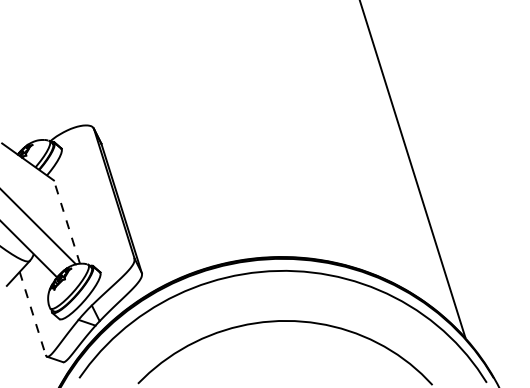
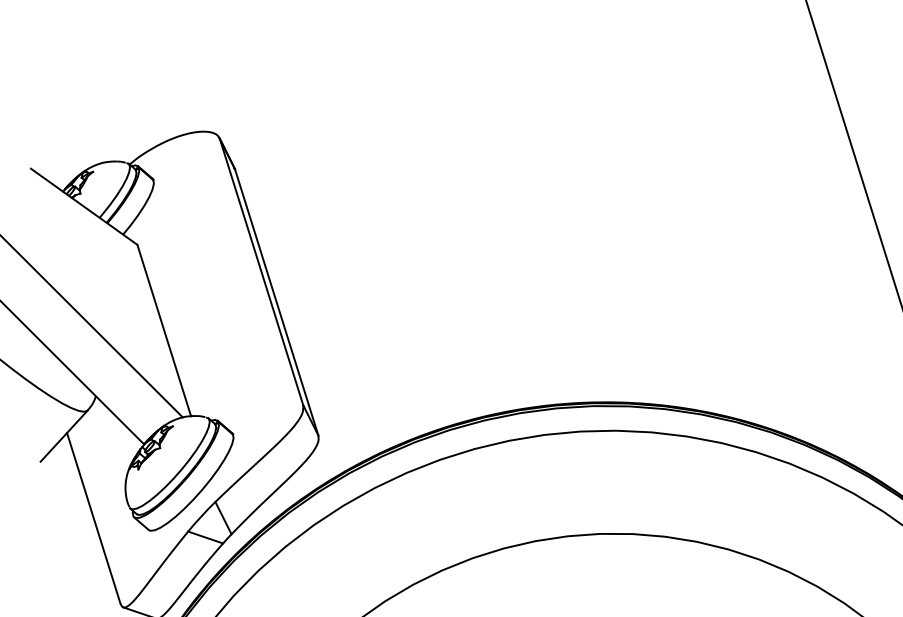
line: (66, 222) -> (163, 331), dashed -> solid
line: (32, 313) -> (93, 518), dashed -> solid

